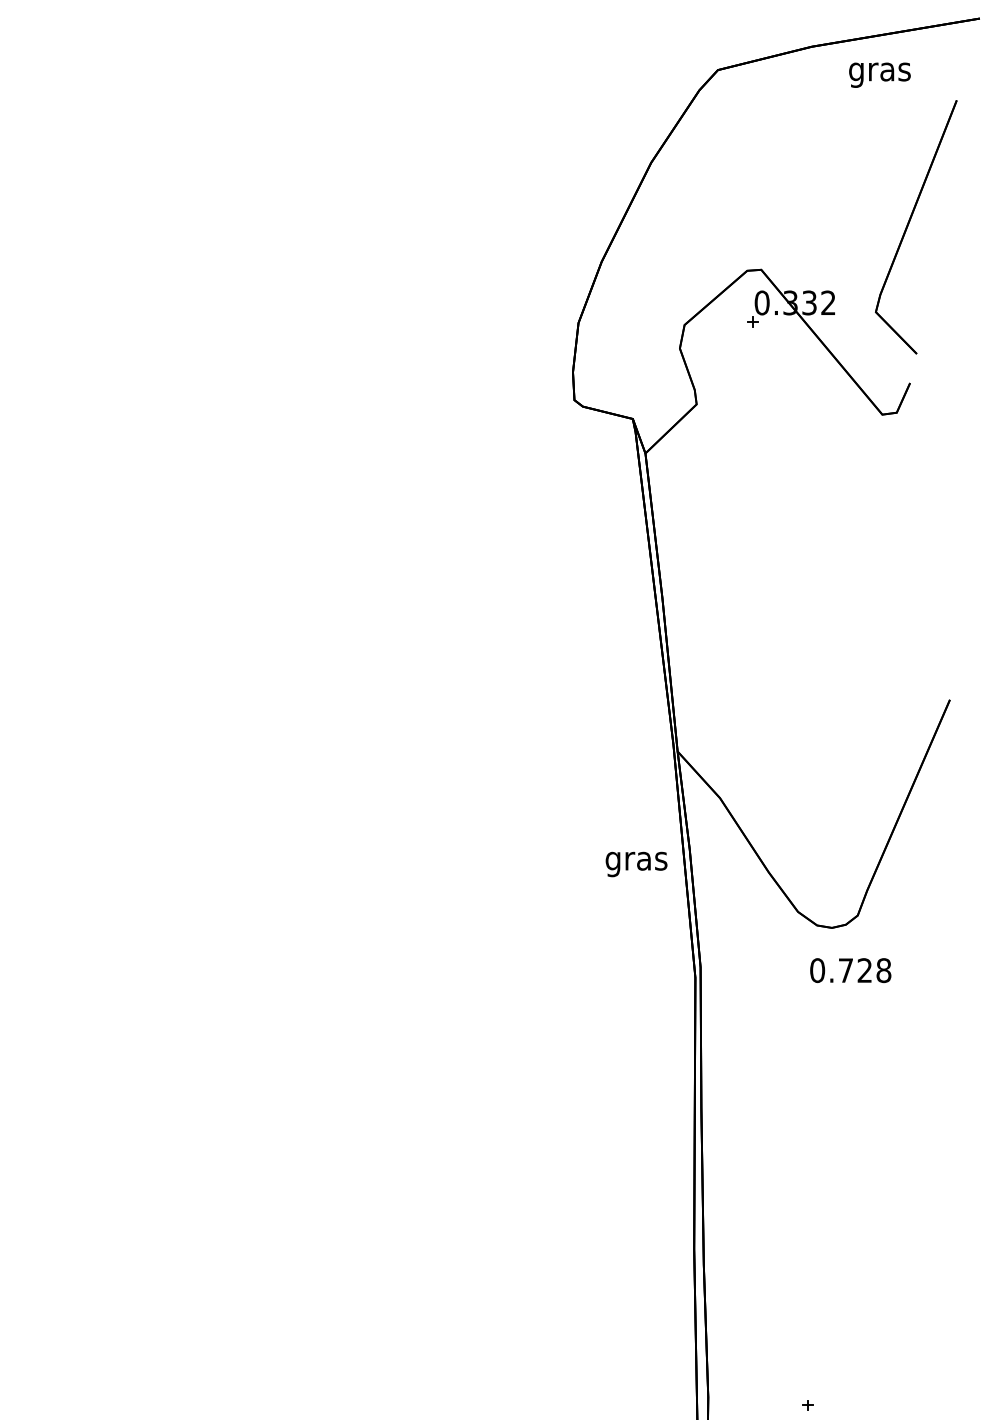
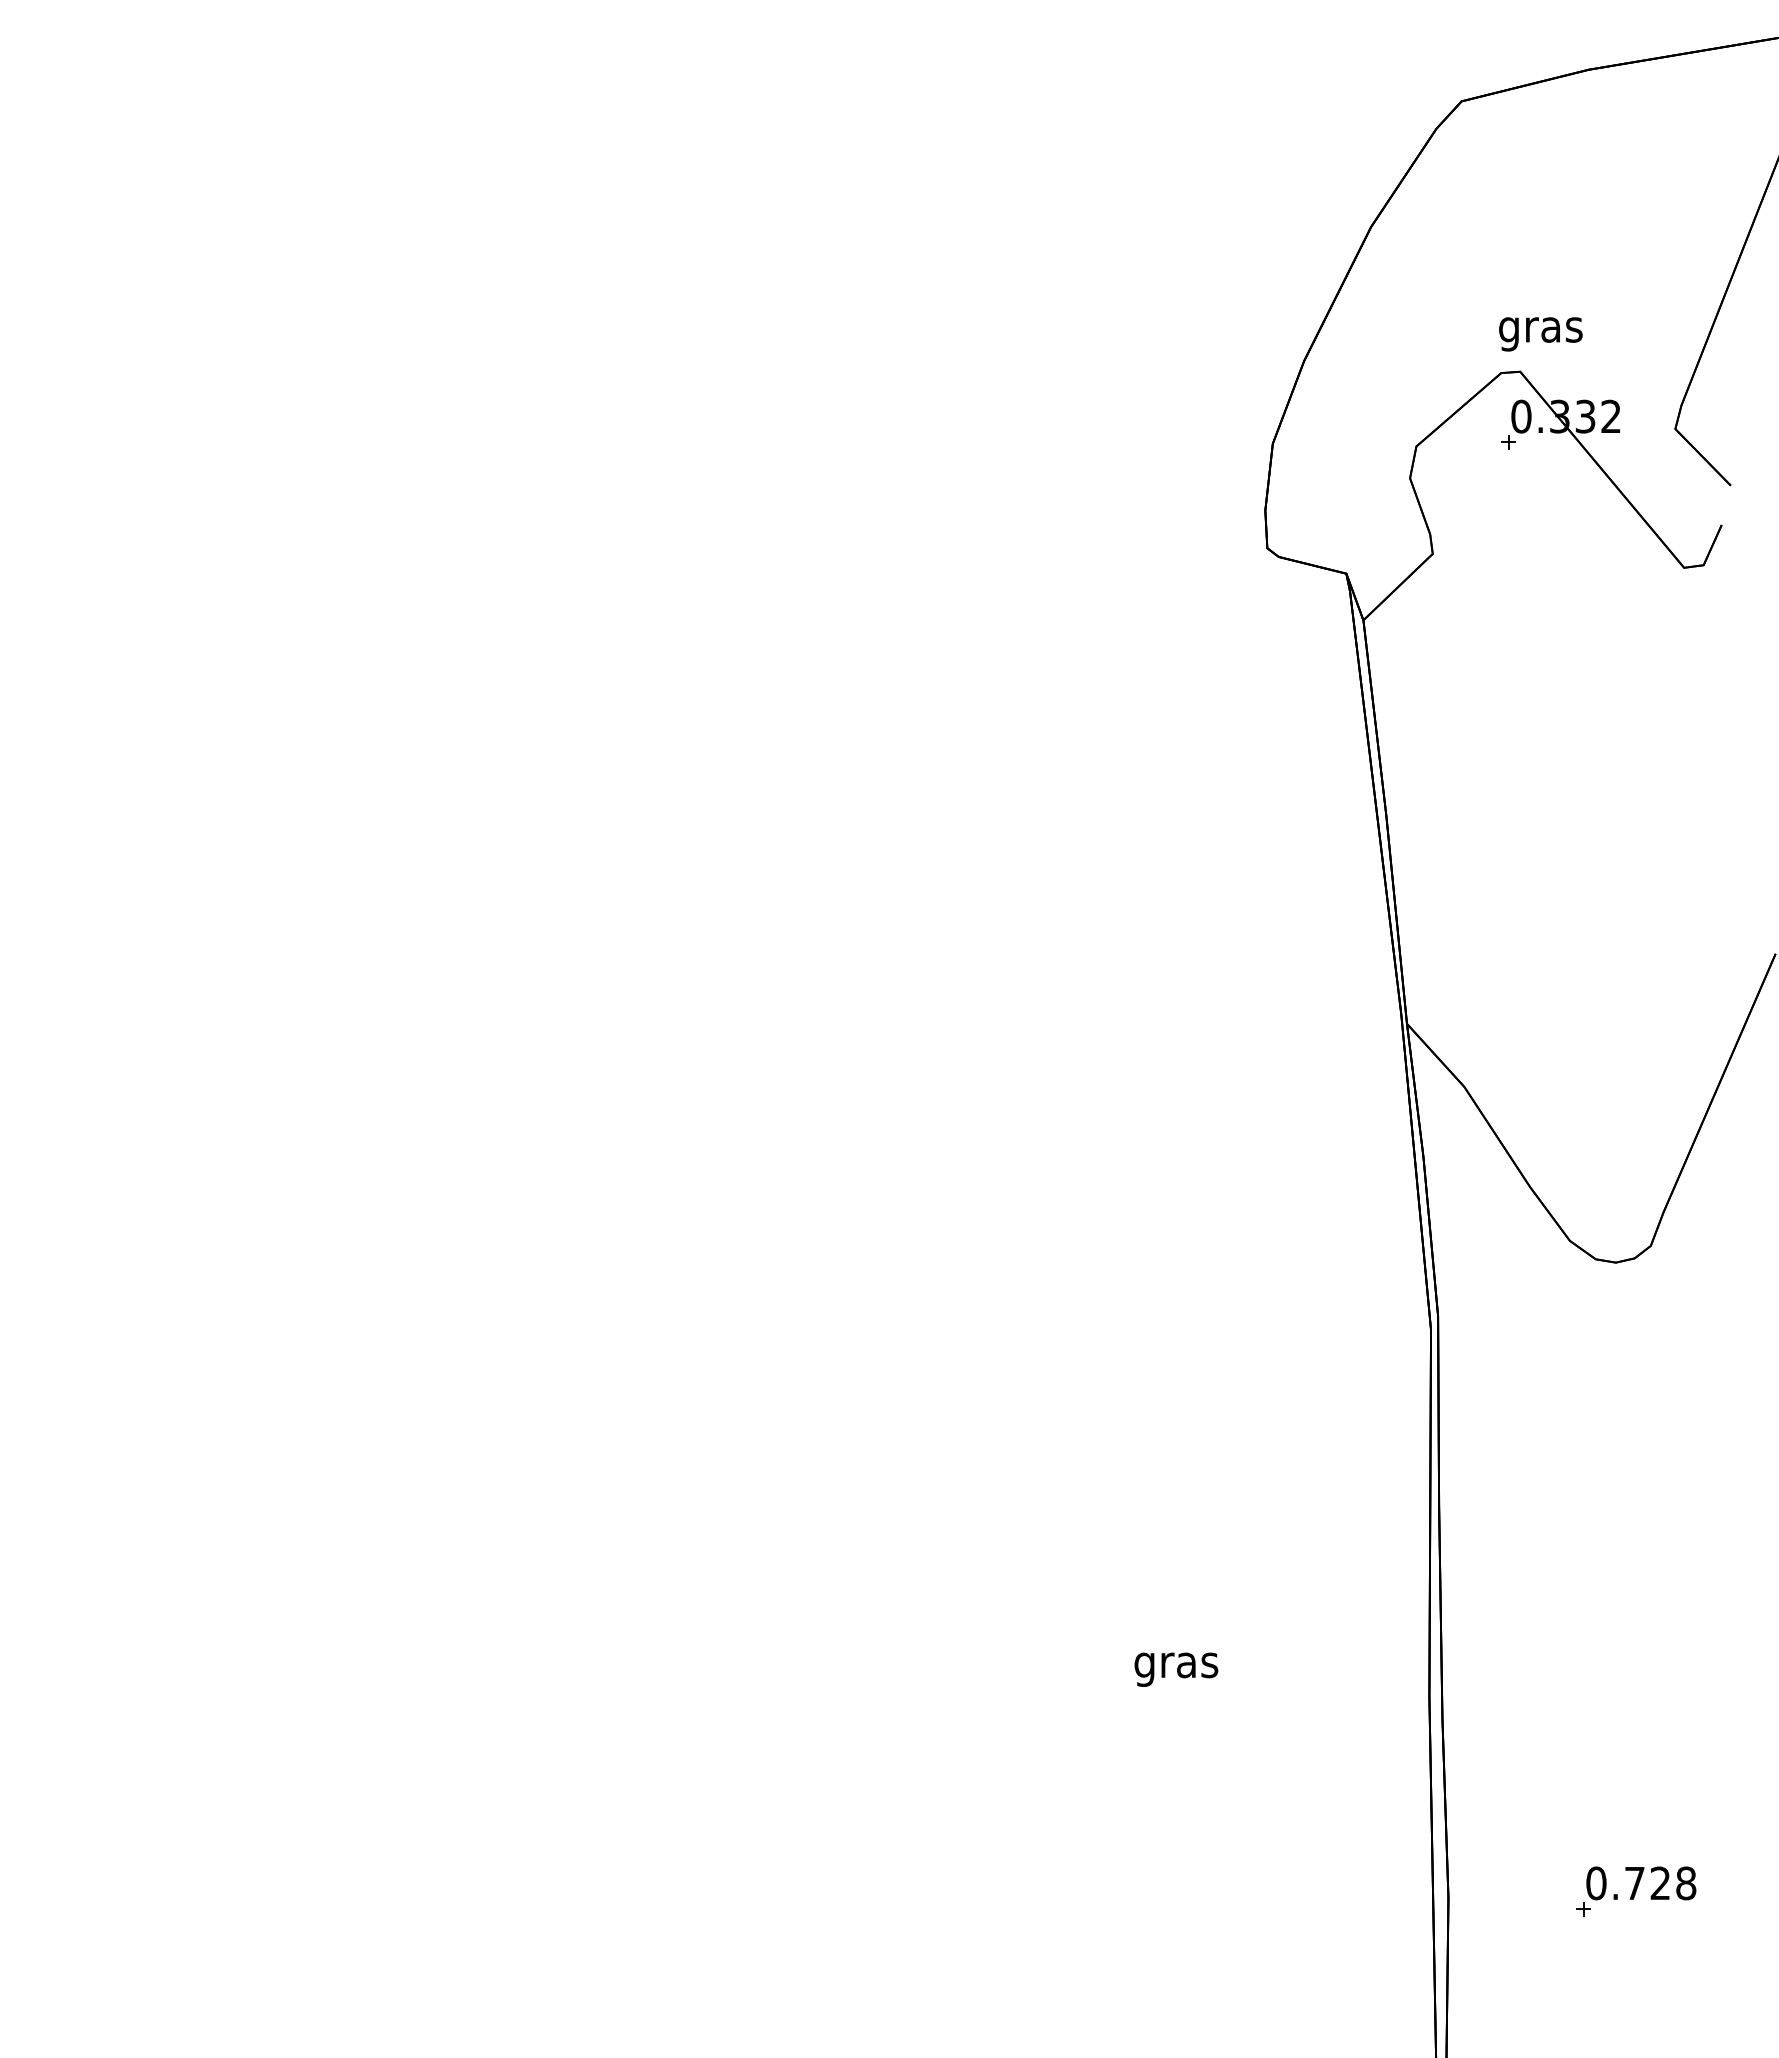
text: (879, 75) -> (1540, 334), moved
text: (636, 864) -> (1176, 1669), moved
text: (850, 970) -> (1641, 1883), moved

